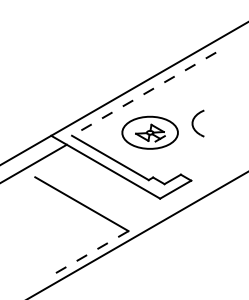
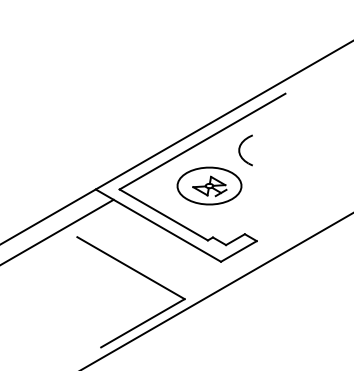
line: (144, 94) -> (202, 141), dashed -> solid
part: (197, 123) -> (245, 150), moved
line: (91, 252) -> (142, 323), dashed -> solid

